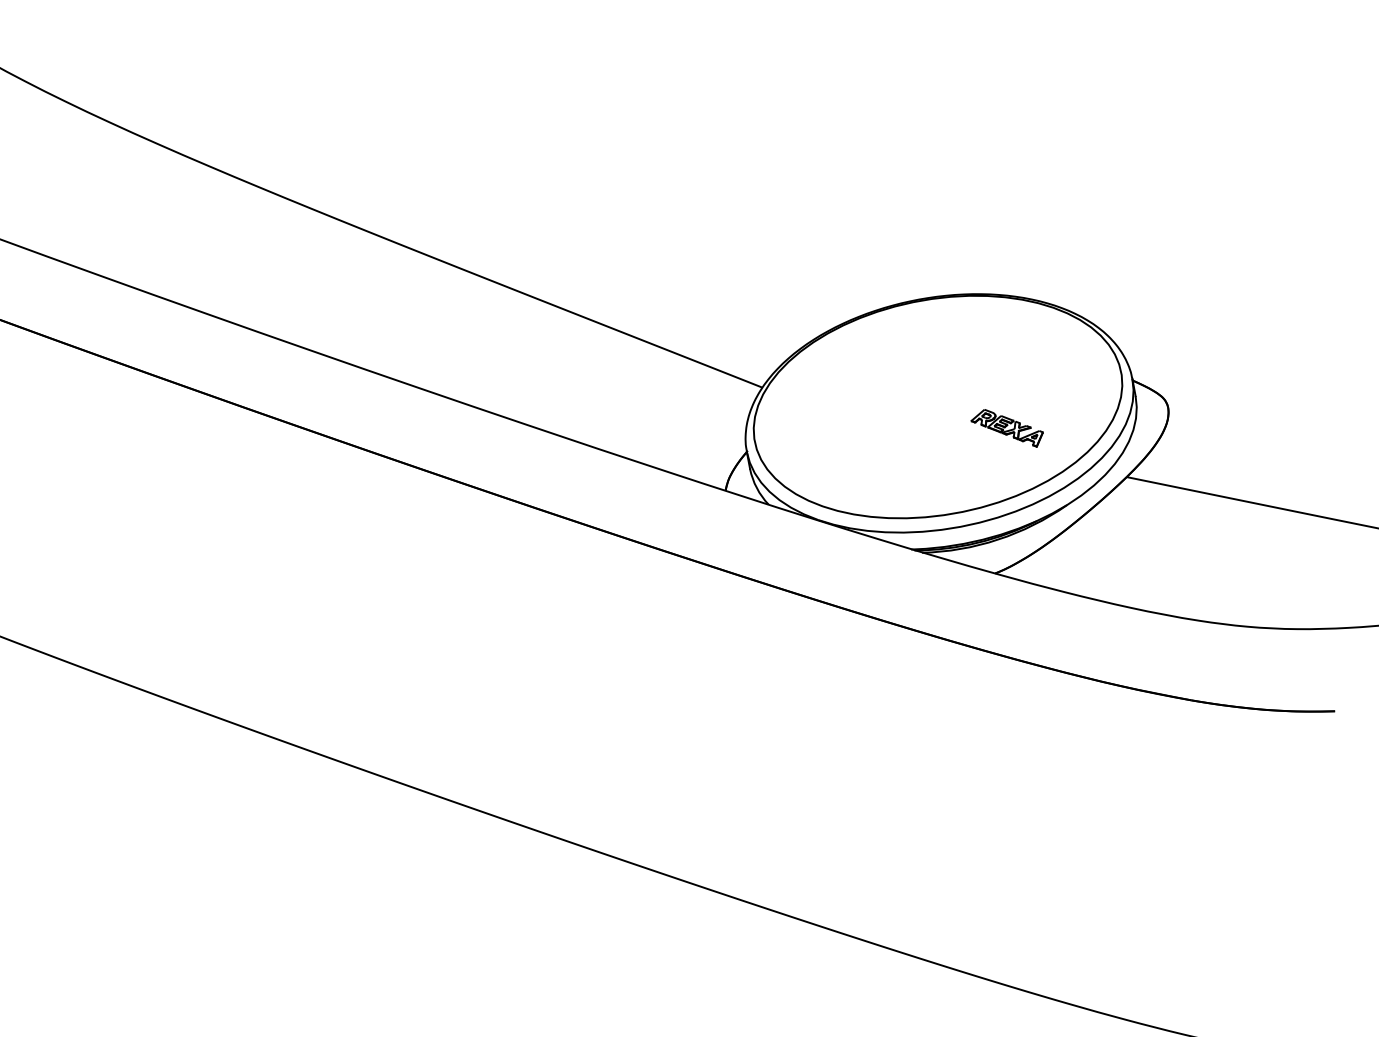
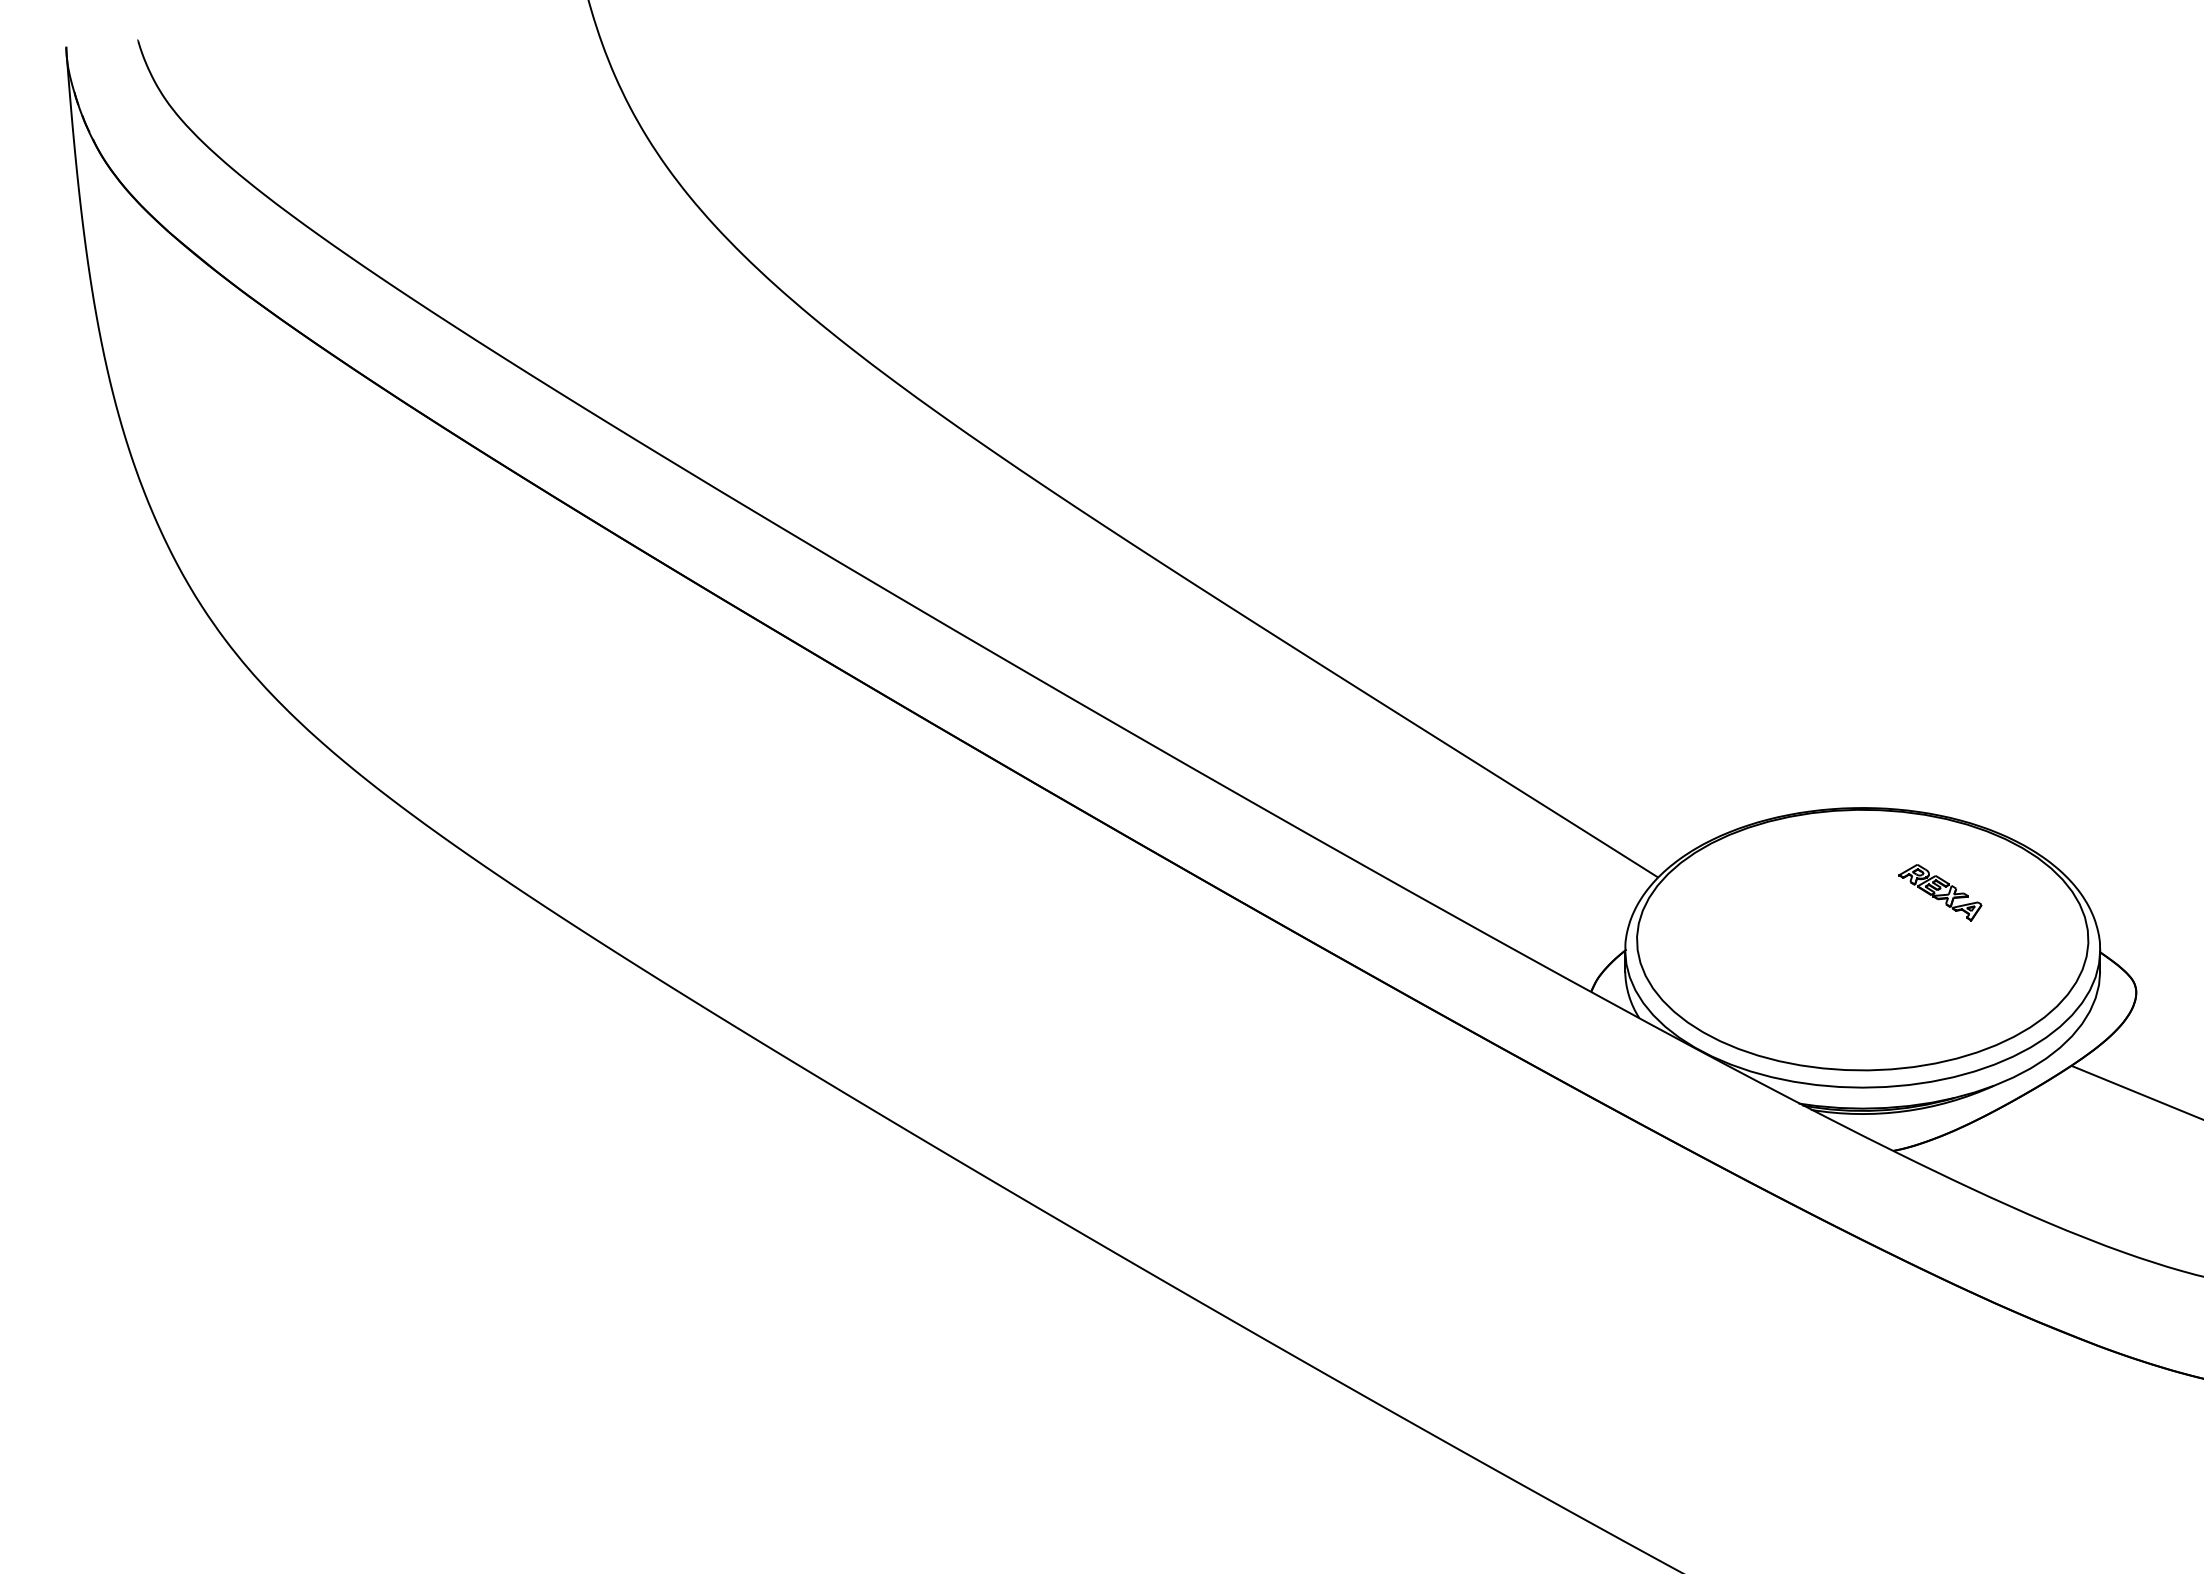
part: (1007, 428) -> (1940, 892), moved

